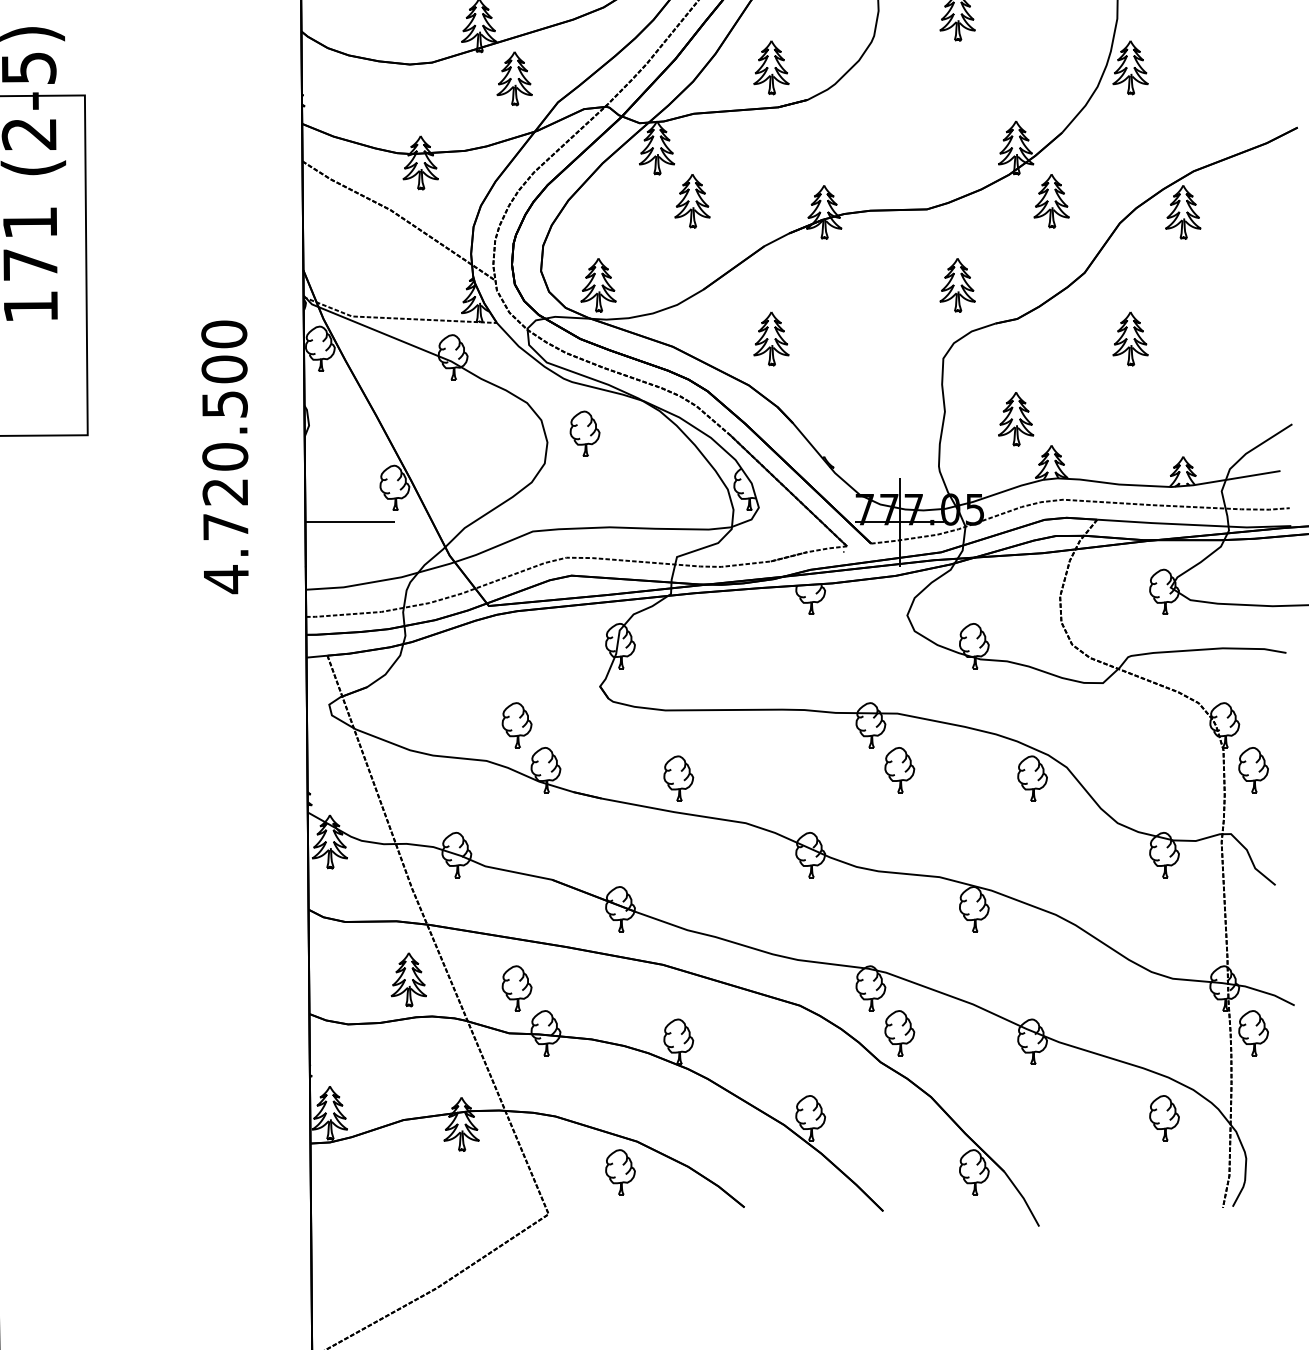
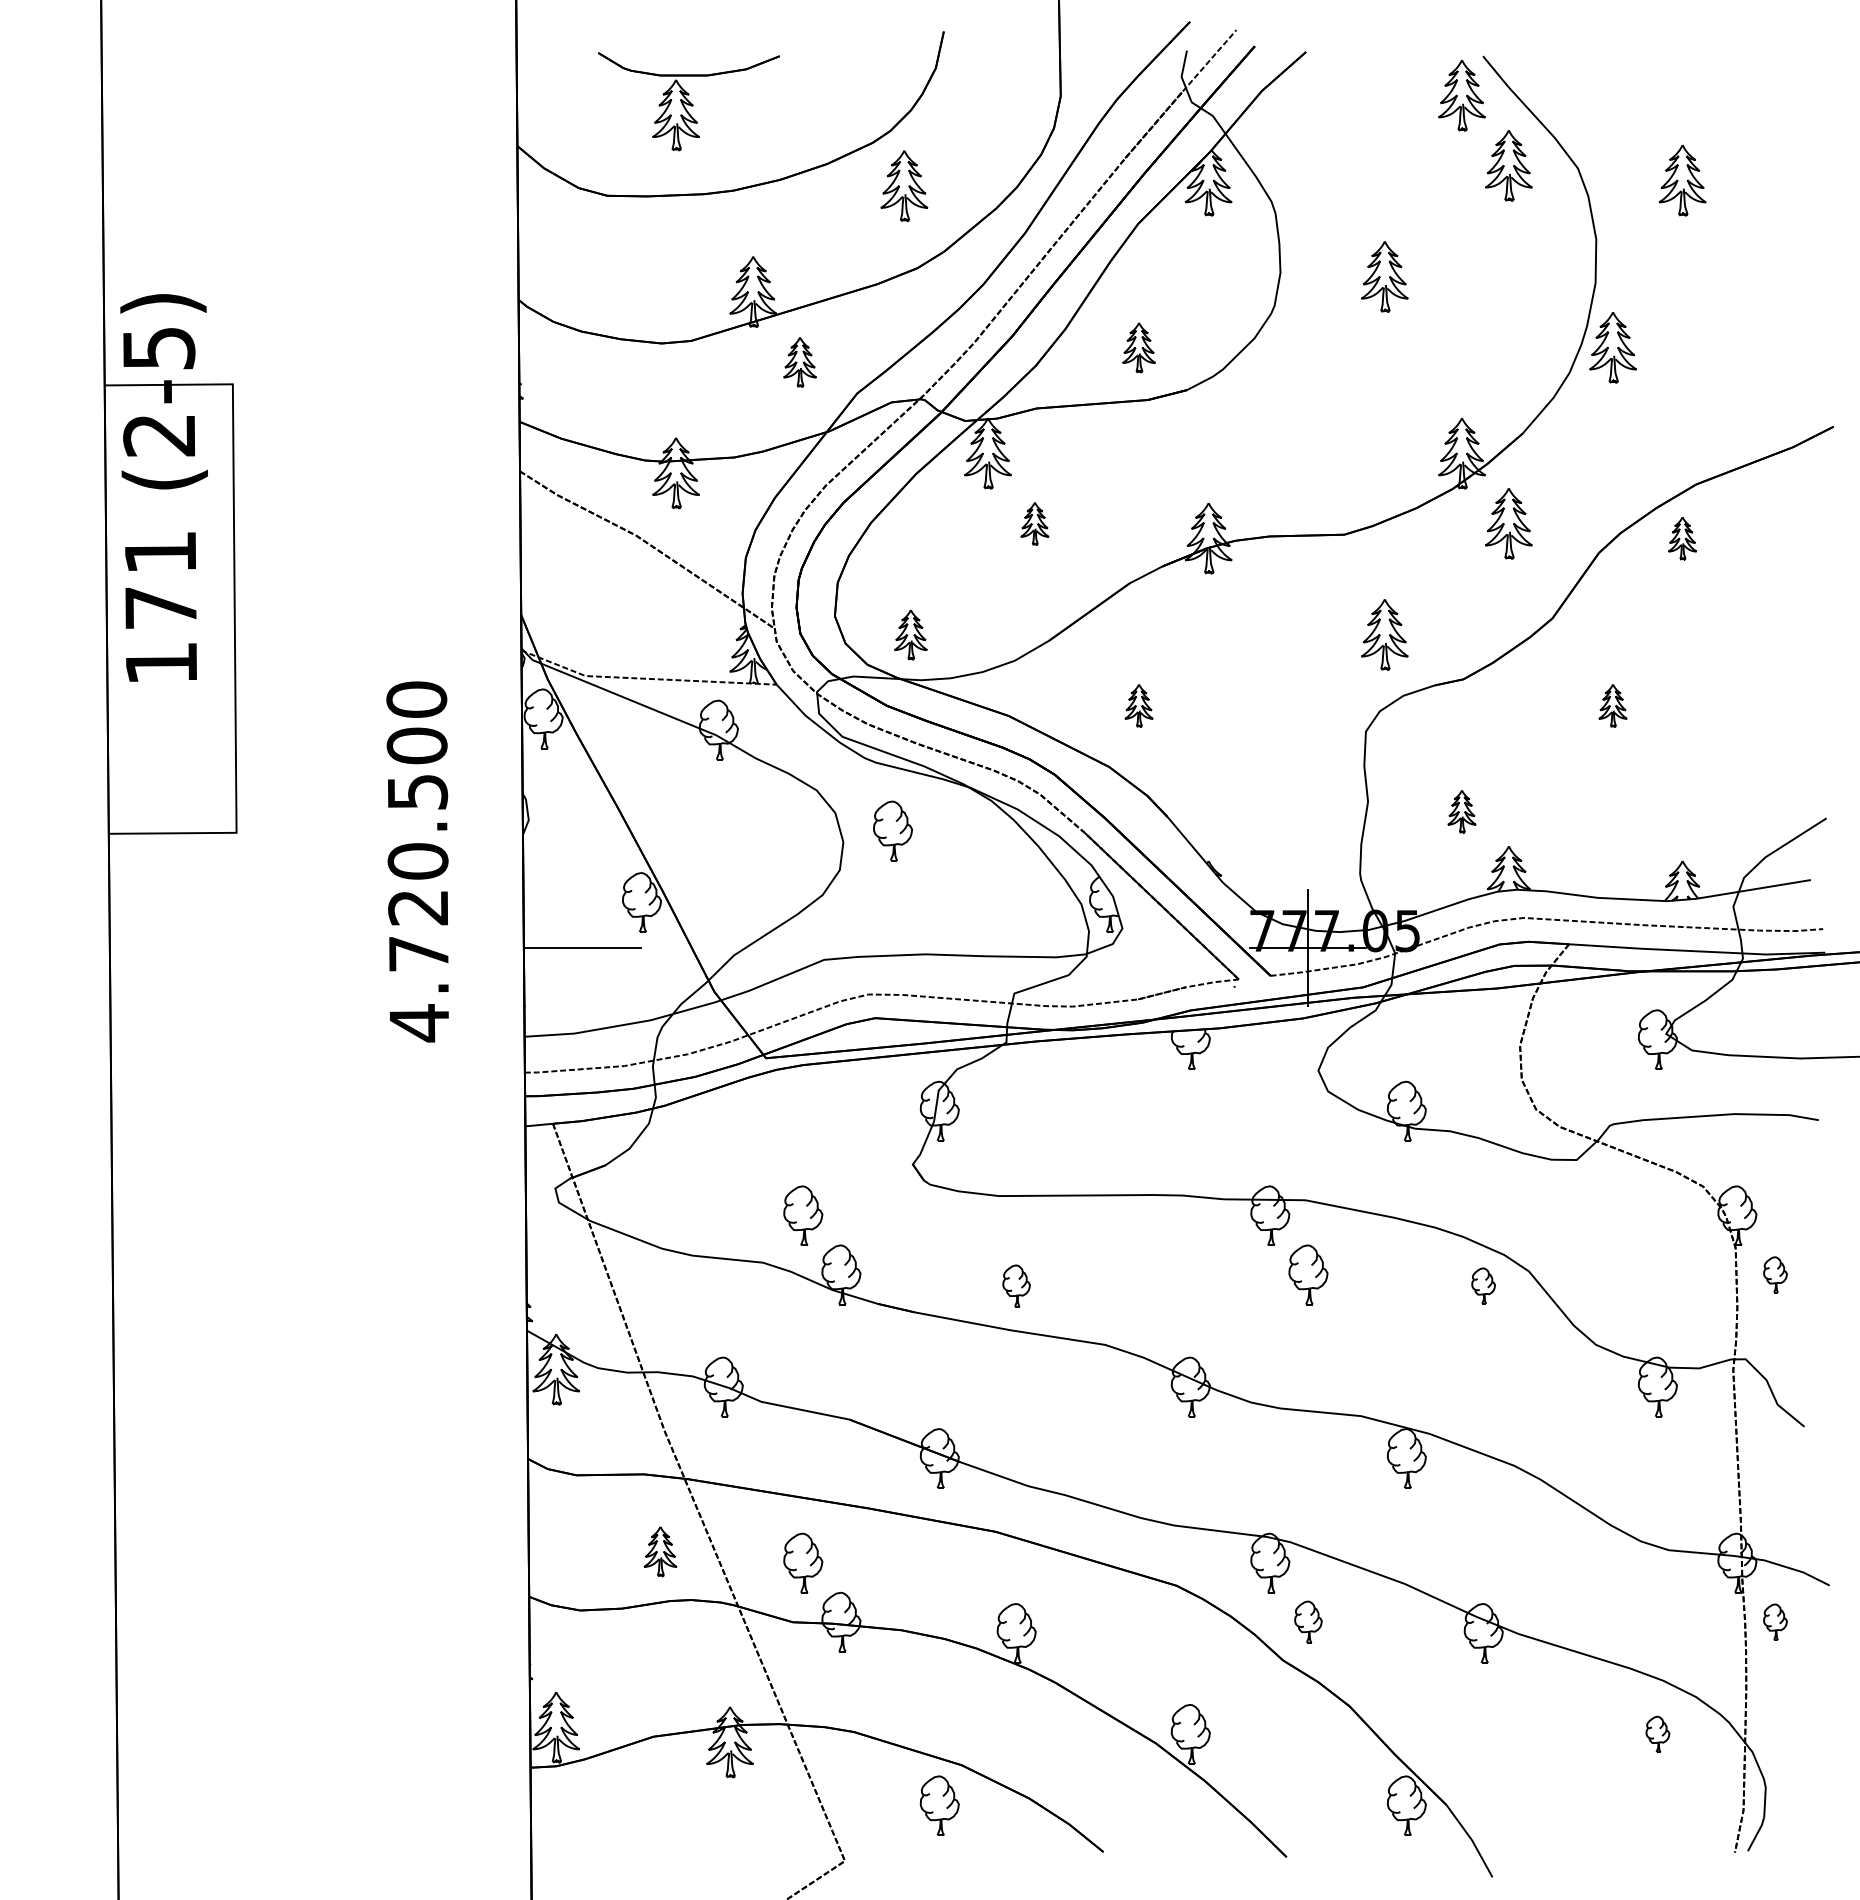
part: (771, 67) -> (1138, 347), size x0.7
part: (514, 78) -> (799, 362), size x0.7
part: (692, 200) -> (1034, 523), size x0.6
part: (1183, 212) -> (1682, 538), size x0.6
part: (598, 285) -> (910, 634), size x0.7
part: (771, 338) -> (1138, 705), size x0.6
part: (1130, 338) -> (1612, 705), size x0.6
part: (1015, 419) -> (1461, 811), size x0.6
part: (1253, 769) -> (1775, 1274), size x0.6
part: (678, 778) -> (1016, 1285), size x0.7
part: (1032, 778) -> (1483, 1285), size x0.6
part: (408, 979) -> (660, 1551), size x0.7
part: (899, 1032) -> (1308, 1621), size x0.7
part: (1253, 1032) -> (1775, 1621), size x0.6
part: (1164, 1118) -> (1657, 1734), size x0.6

